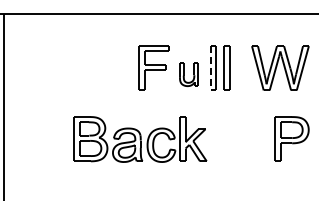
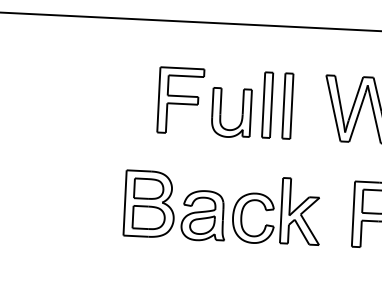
line: (210, 68) -> (263, 105), dashed -> solid
part: (188, 74) -> (230, 112), size x1.43
part: (140, 139) -> (223, 208), moved

